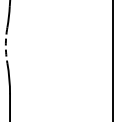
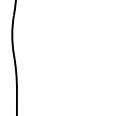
arc: (5, 45) -> (11, 35), dashed -> solid

